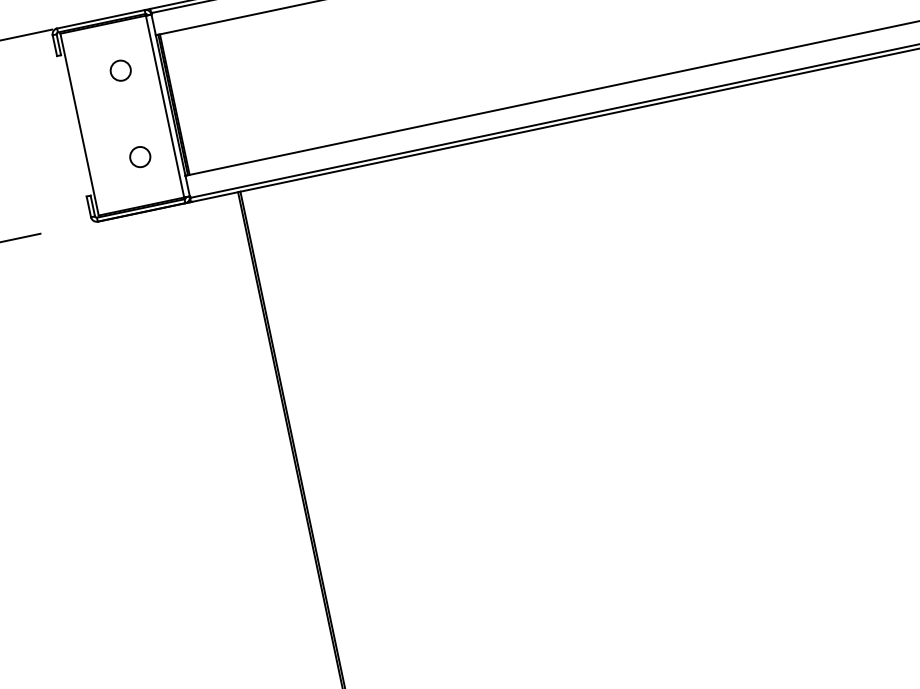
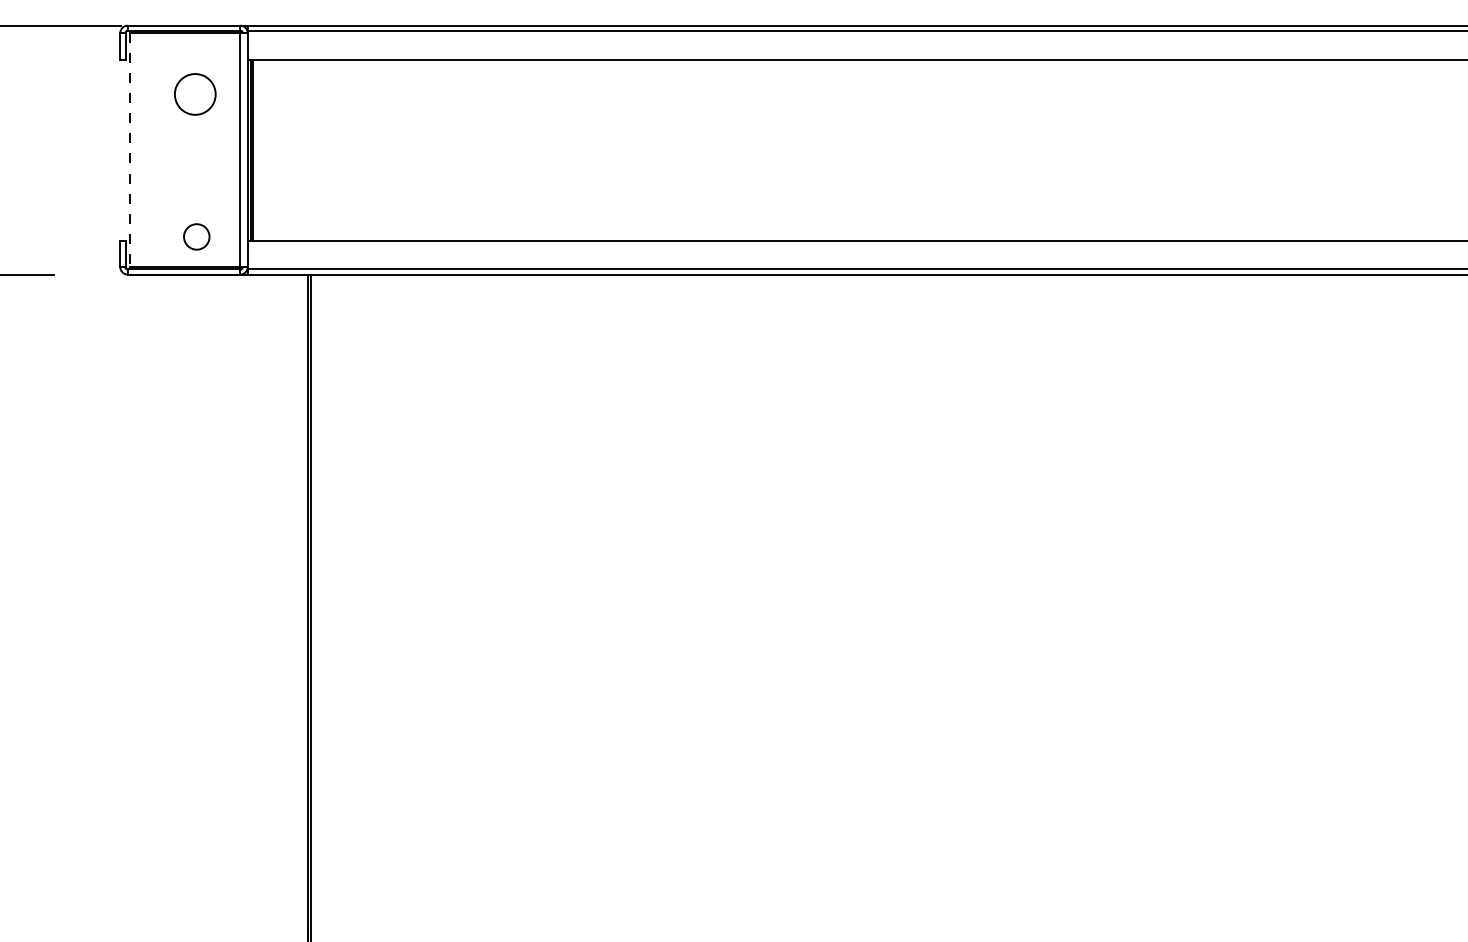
circle: (120, 70) -> (194, 93), size x1.6
line: (79, 124) -> (130, 150), solid -> dashed
circle: (139, 156) -> (196, 236), moved

